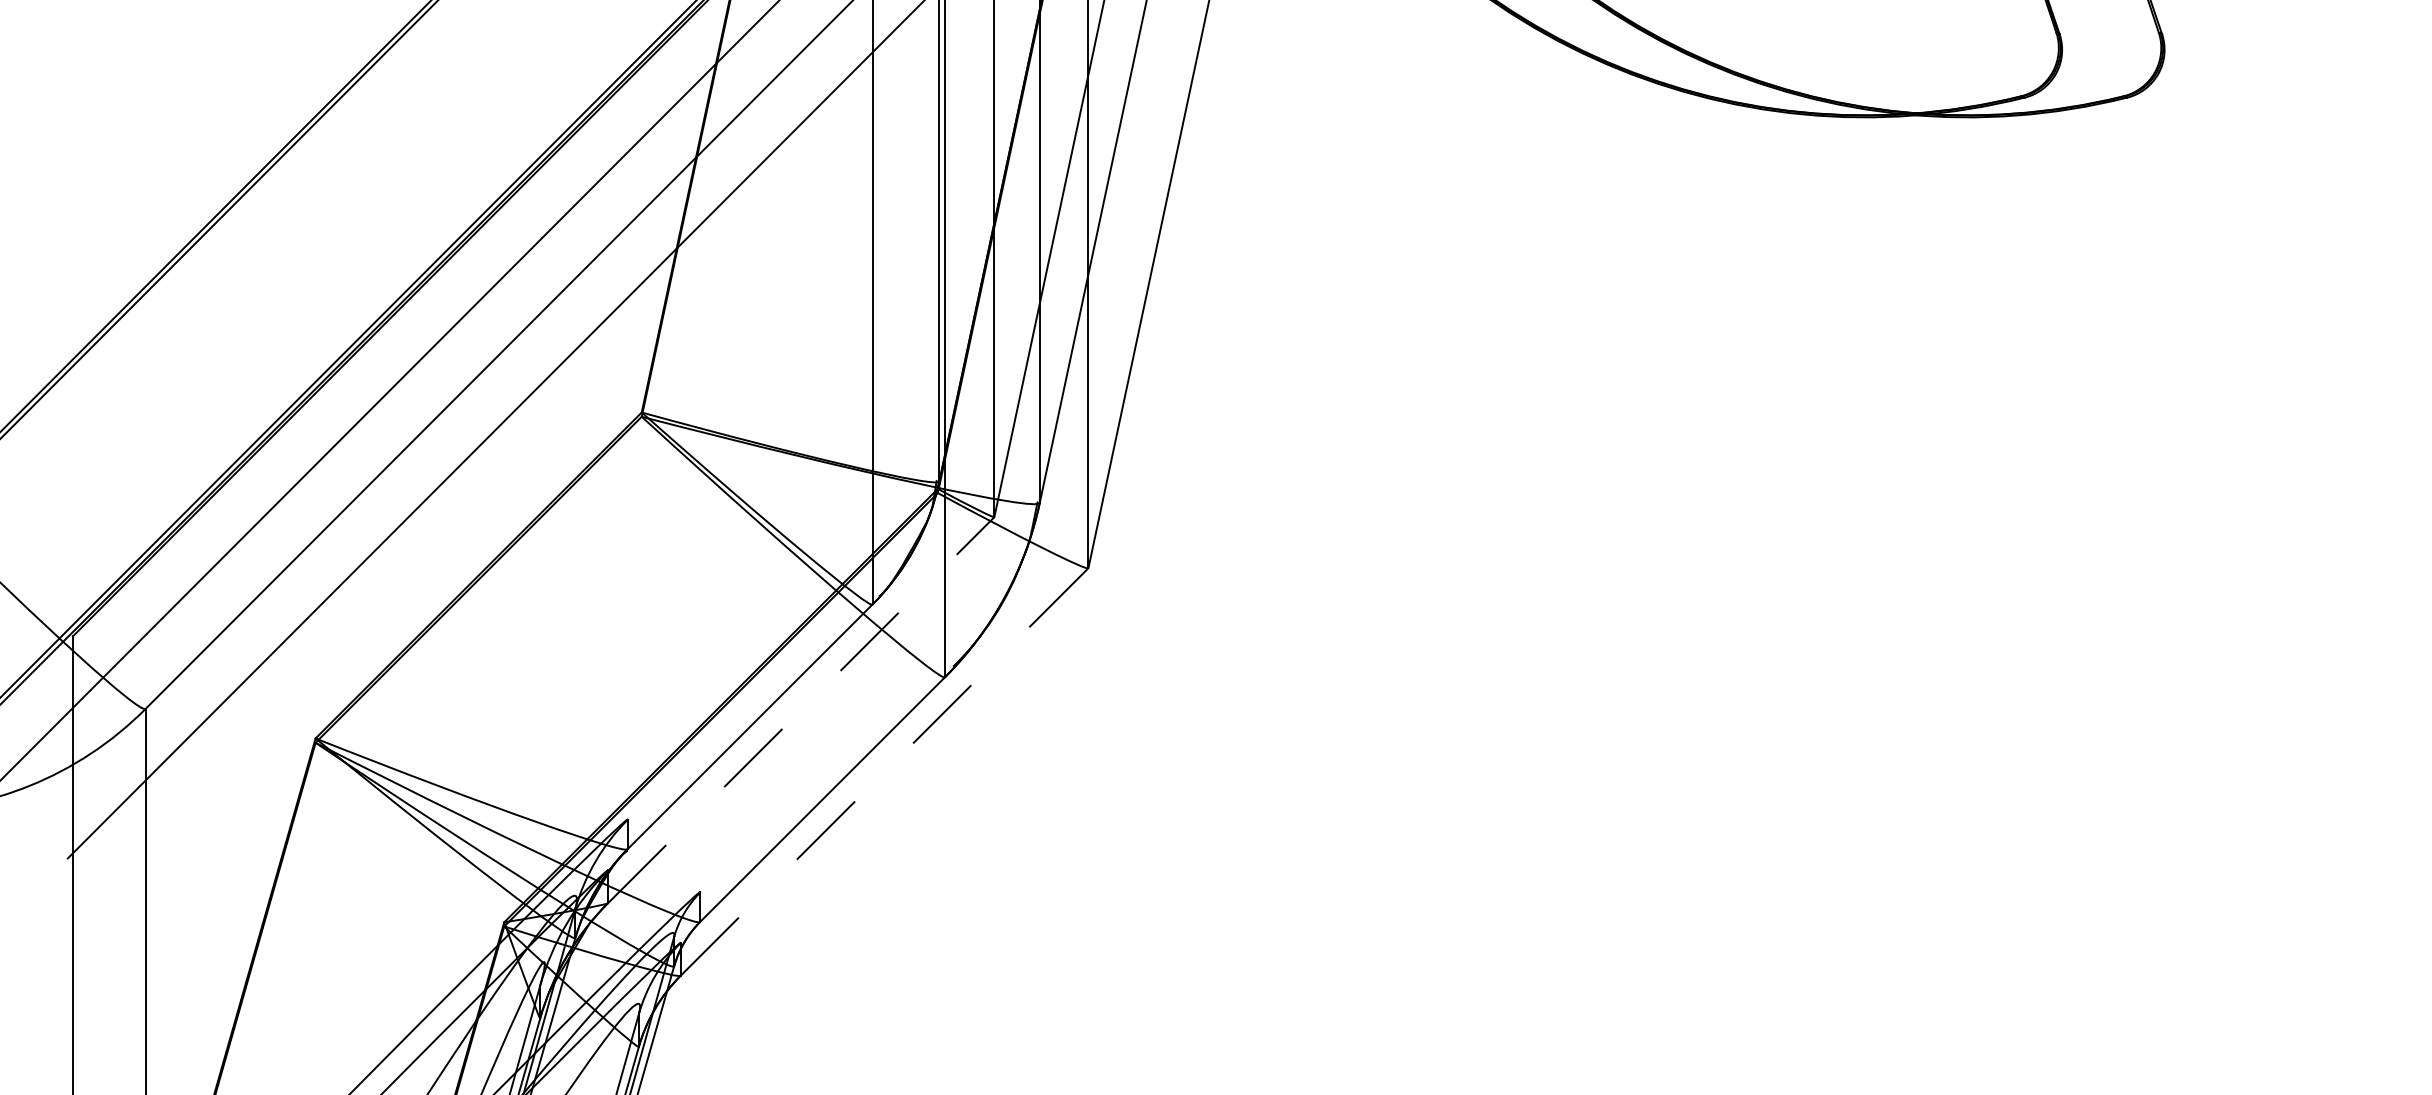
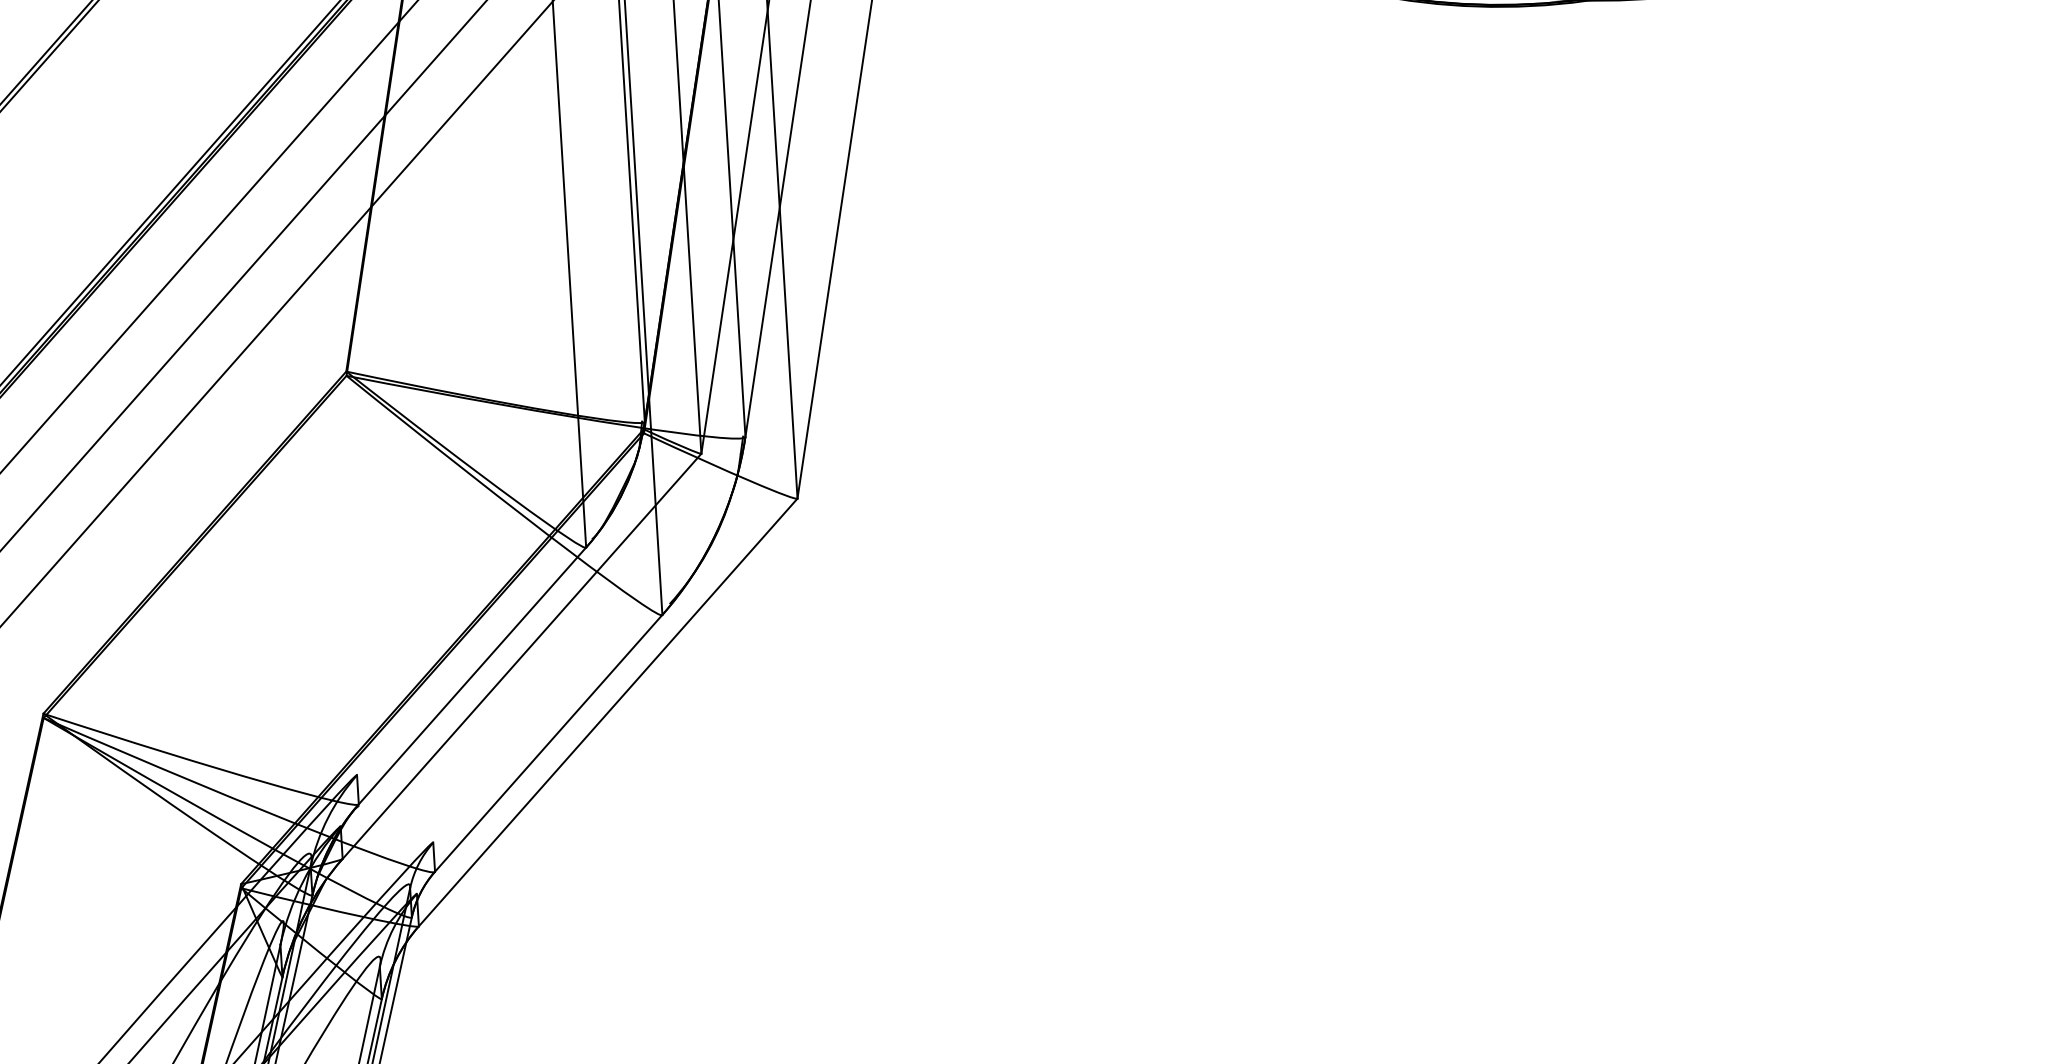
line: (801, 709) -> (522, 655), dashed -> solid
line: (884, 771) -> (608, 711), dashed -> solid

